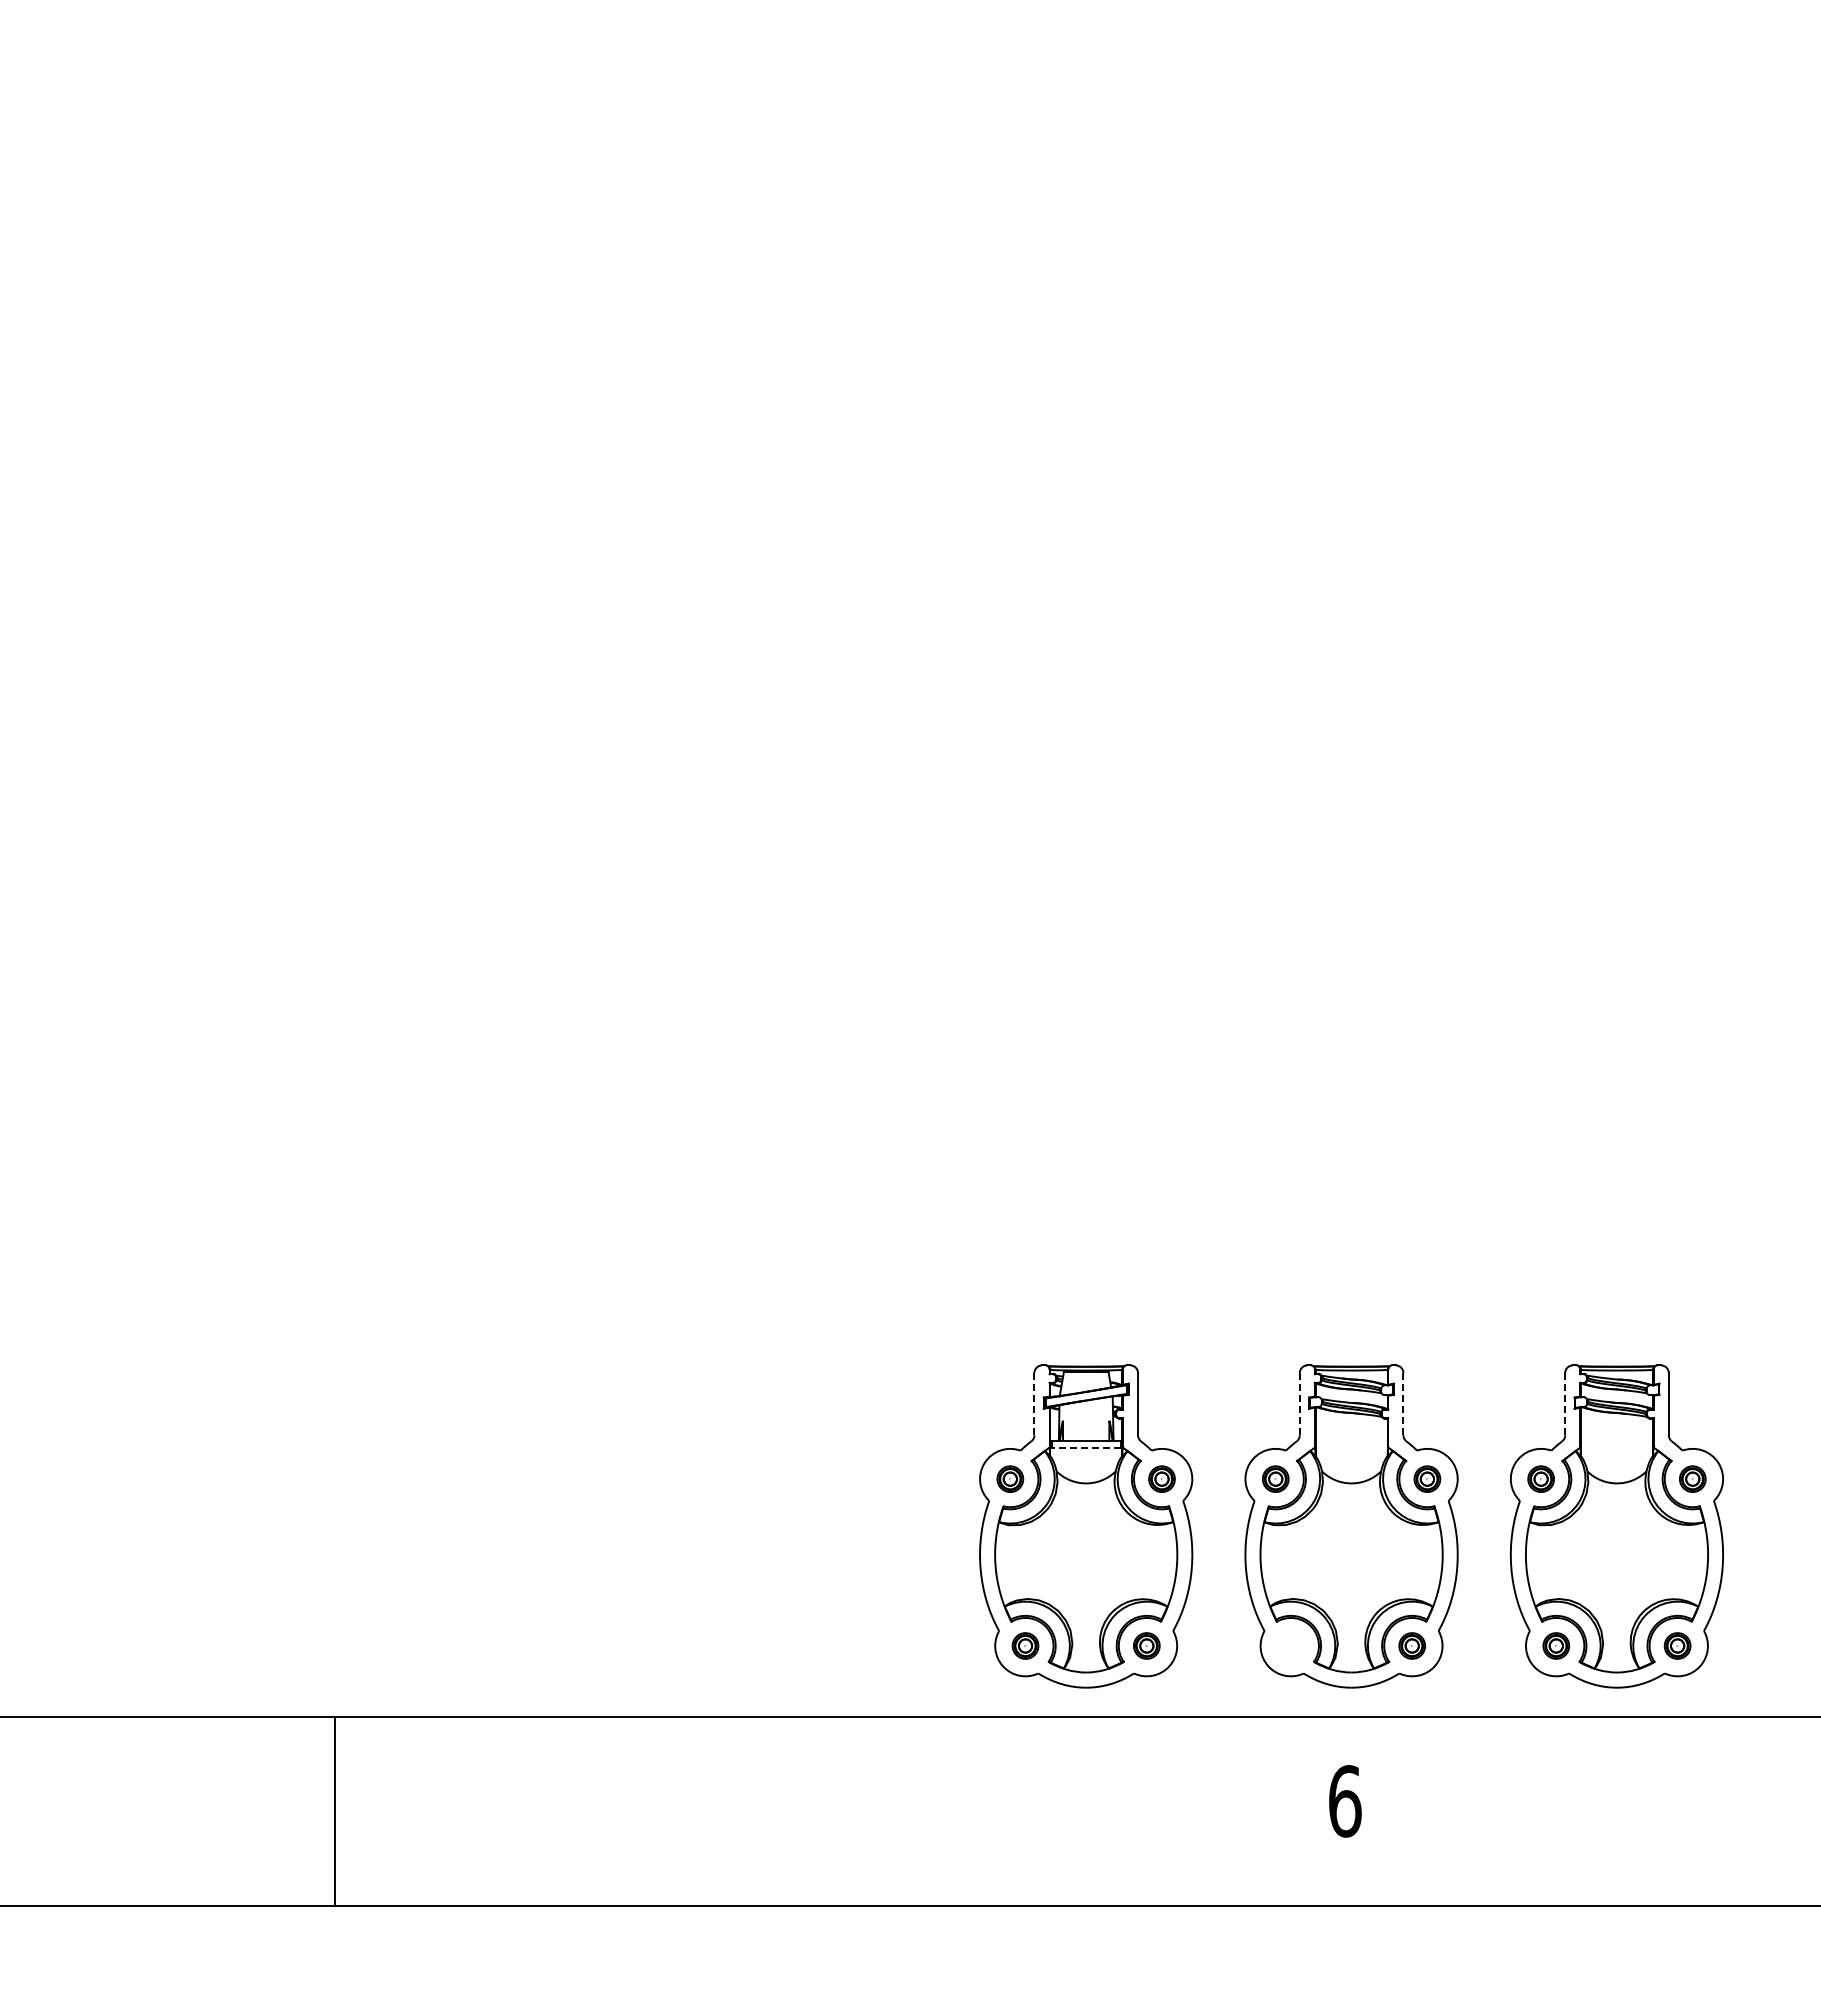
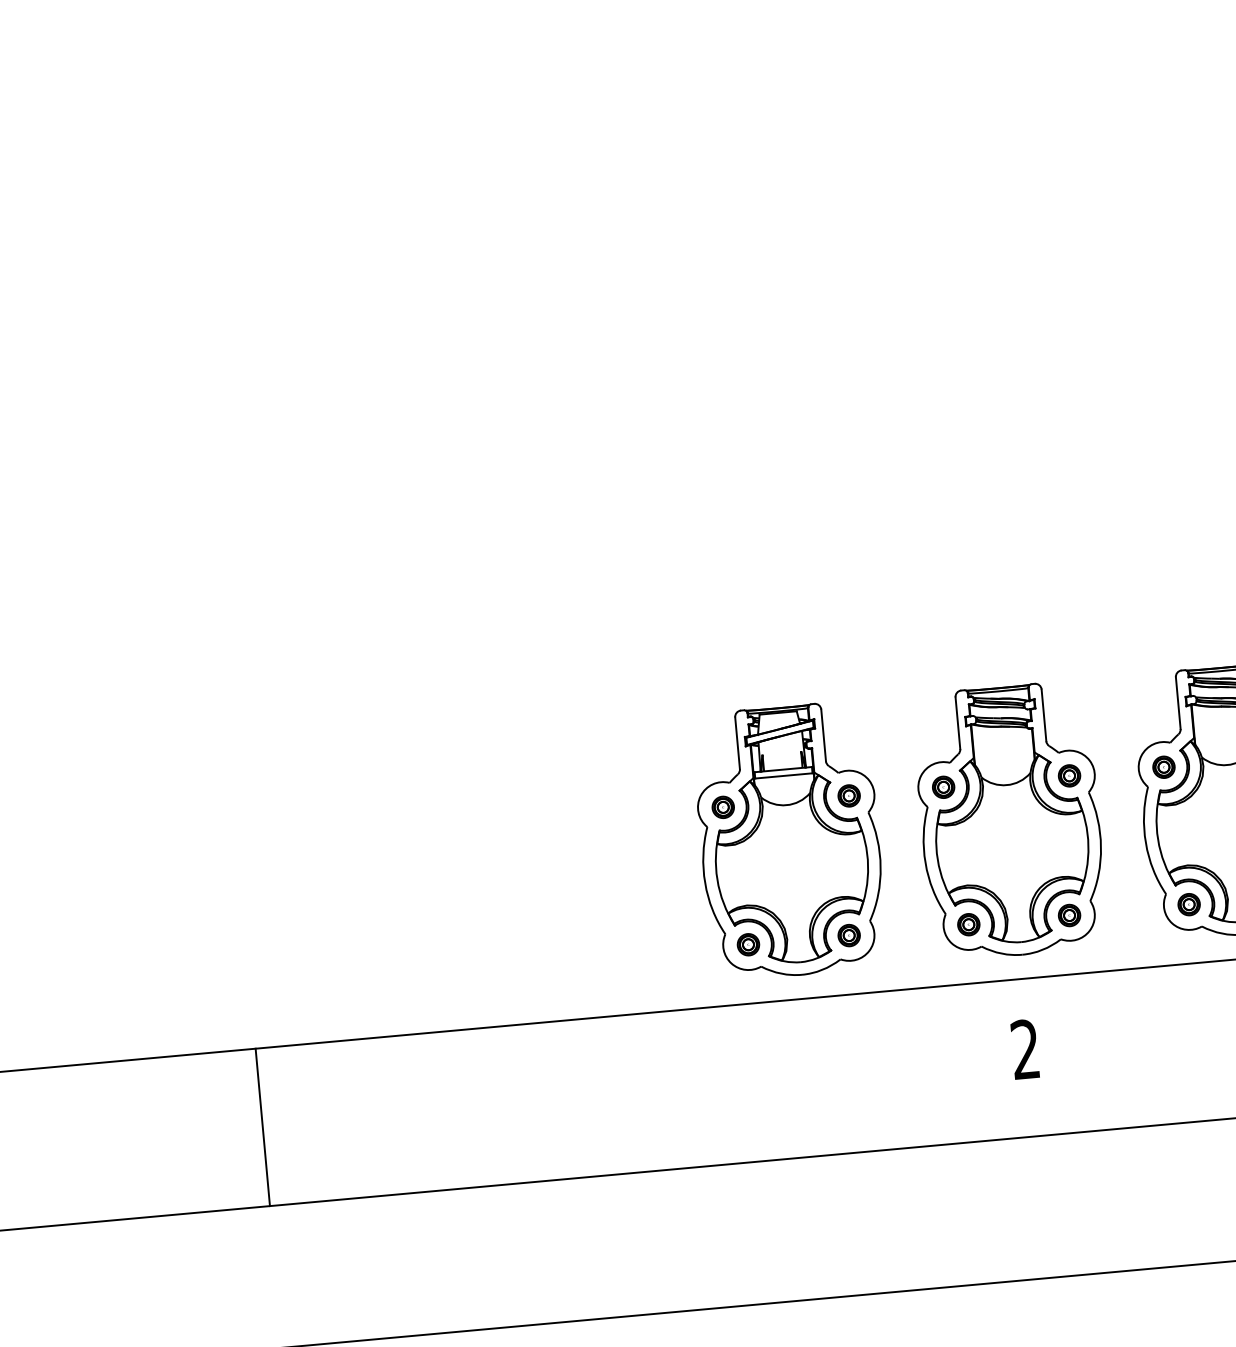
line: (1034, 1404) -> (737, 743), dashed -> solid
line: (1299, 1404) -> (957, 723), dashed -> solid
line: (1403, 1404) -> (1044, 715), dashed -> solid
line: (1565, 1404) -> (1178, 703), dashed -> solid
line: (1086, 1448) -> (784, 776), dashed -> solid
part: (1290, 1645) -> (968, 924), added
text: (1345, 1801) -> (1025, 1049), 6 -> 2
line: (334, 1811) -> (262, 1127), moved

